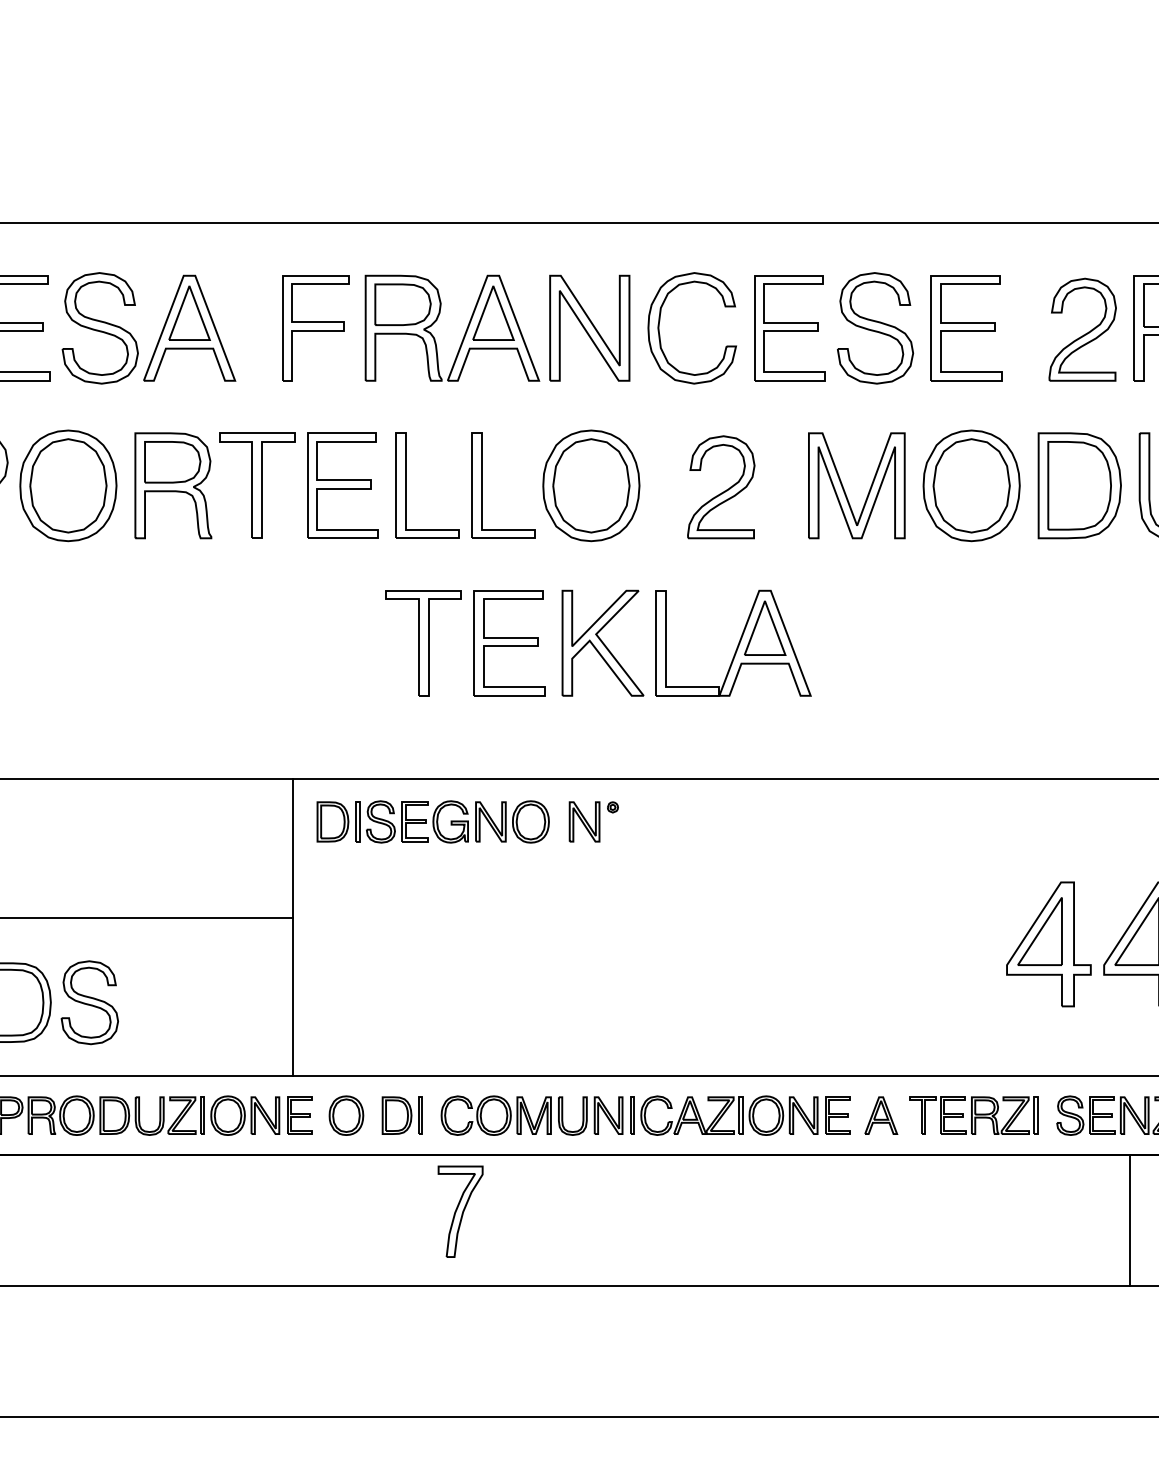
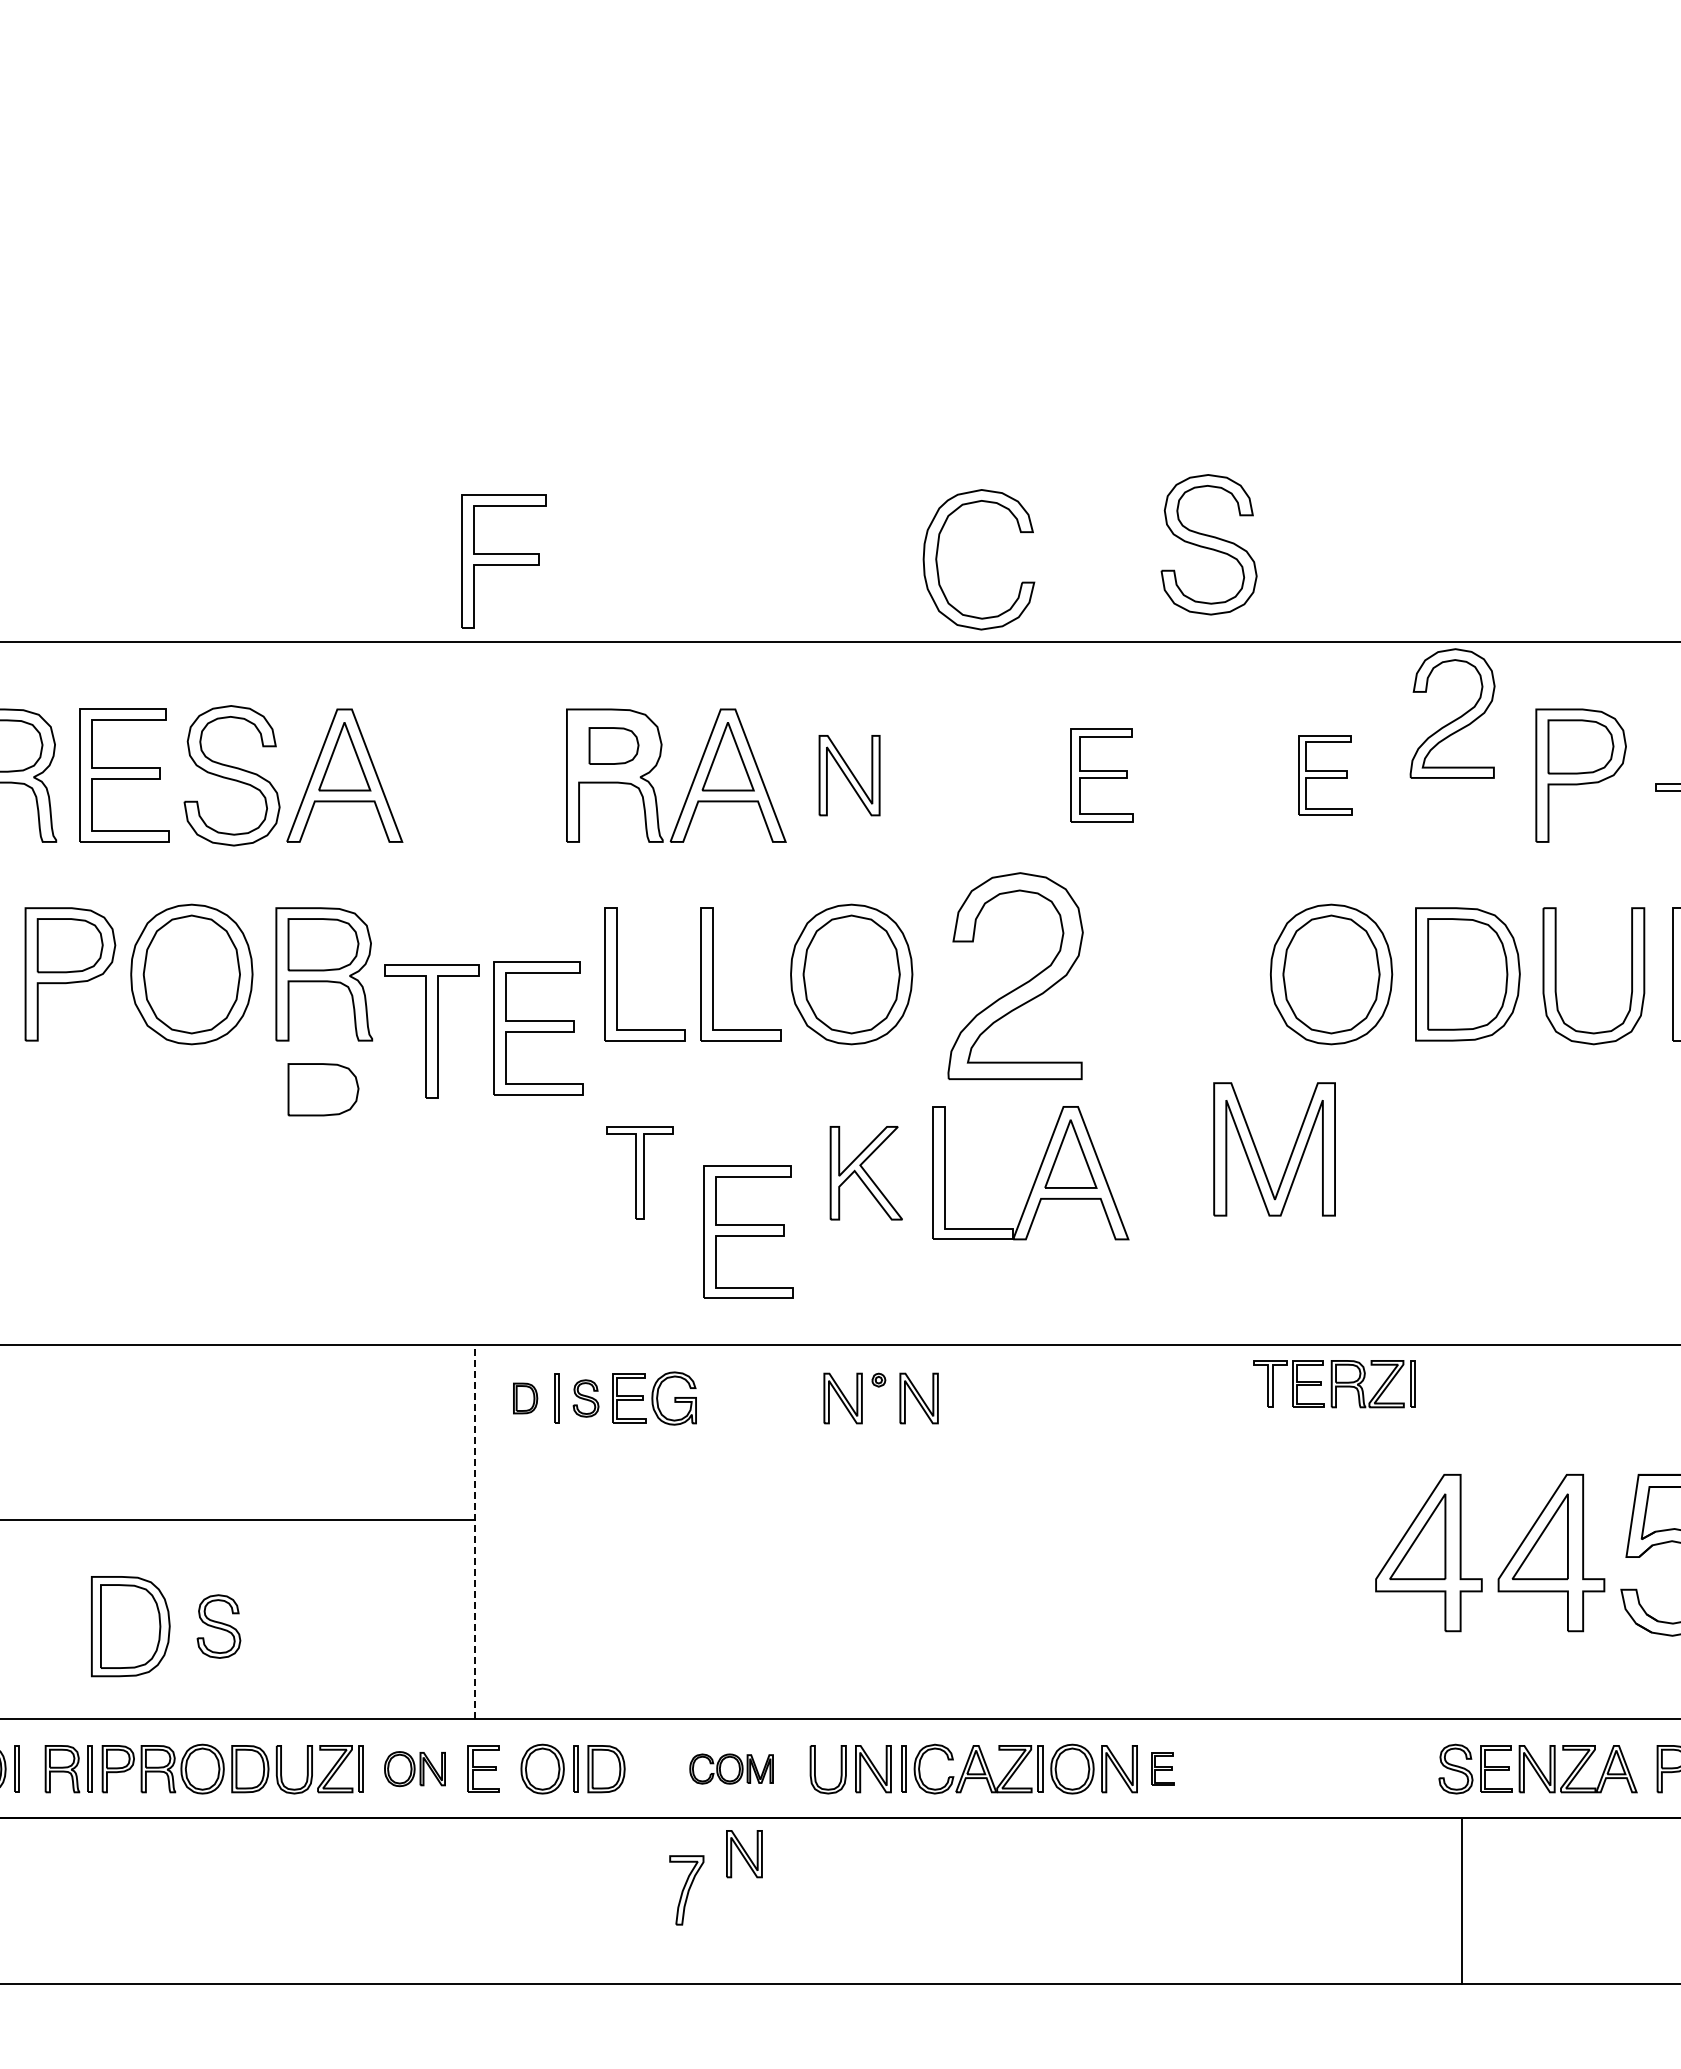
part: (402, 304) -> (613, 745), size x0.7
part: (660, 321) -> (938, 551), moved
part: (315, 328) -> (503, 561), moved
part: (589, 328) -> (849, 775), size x0.6
part: (790, 328) -> (1102, 775), size x0.7
part: (874, 328) -> (1208, 544), moved
part: (966, 328) -> (1325, 775), size x0.6
part: (1084, 334) -> (1454, 719), moved
part: (256, 485) -> (431, 1031), moved
part: (343, 485) -> (538, 1028), moved
part: (721, 487) -> (1015, 976), size x1.6
part: (845, 492) -> (1260, 1157), moved
part: (172, 577) -> (323, 1089), added
part: (423, 642) -> (639, 1172), size x0.7
part: (509, 642) -> (748, 1231), moved
part: (603, 643) -> (866, 1173), size x0.7
part: (332, 821) -> (525, 1398), size x0.6
part: (380, 821) -> (585, 1398), size x0.7
part: (512, 821) -> (752, 1398), removed
part: (644, 821) -> (918, 1398), added
line: (293, 927) -> (475, 1531), solid -> dashed
part: (89, 1002) -> (218, 1626), size x0.6
part: (244, 1115) -> (414, 1768), size x0.7
part: (420, 1115) -> (575, 1768), moved
part: (496, 1115) -> (731, 1768), size x0.6
part: (837, 1115) -> (1162, 1768), size x0.7
part: (881, 1115) -> (1217, 1769), removed
part: (974, 1115) -> (1334, 1384), moved
part: (506, 1183) -> (744, 1854), added
part: (460, 1211) -> (686, 1890), size x0.6
line: (1129, 1219) -> (1461, 1900), moved

